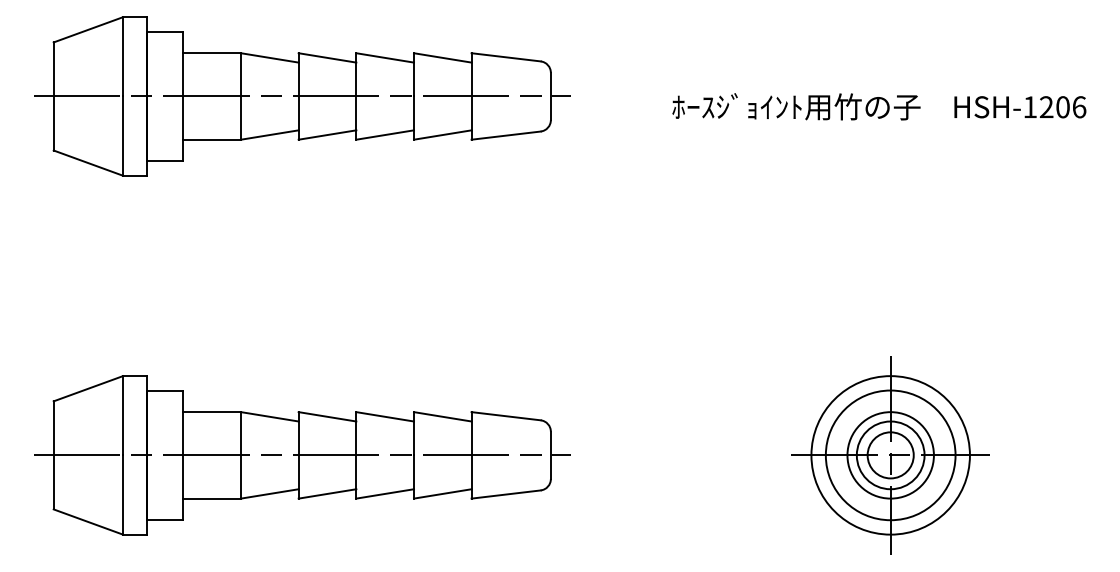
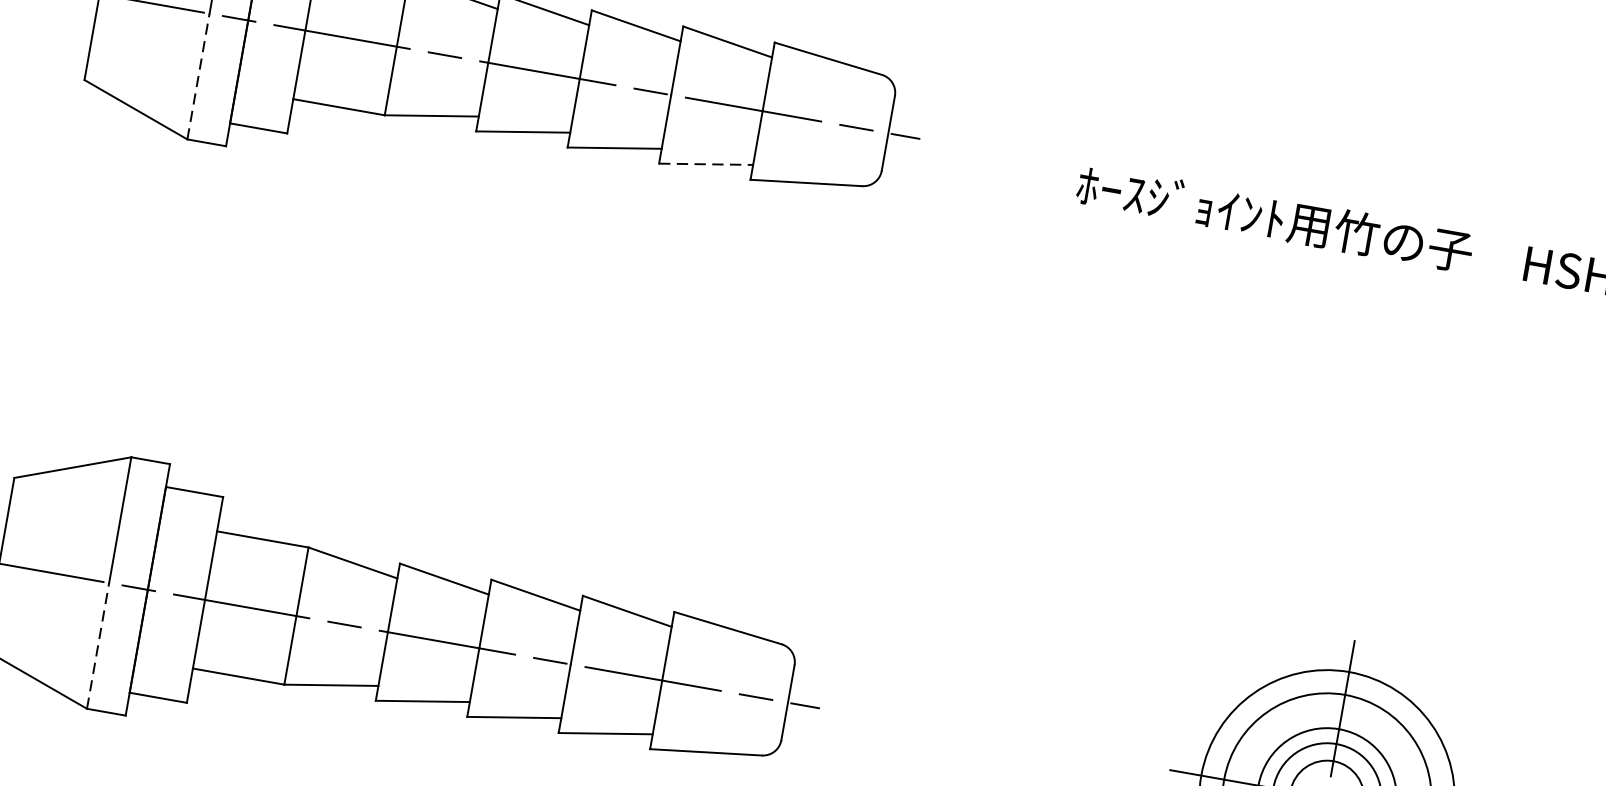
line: (443, 134) -> (707, 163), solid -> dashed
line: (123, 136) -> (199, 77), solid -> dashed
line: (123, 495) -> (98, 646), solid -> dashed

